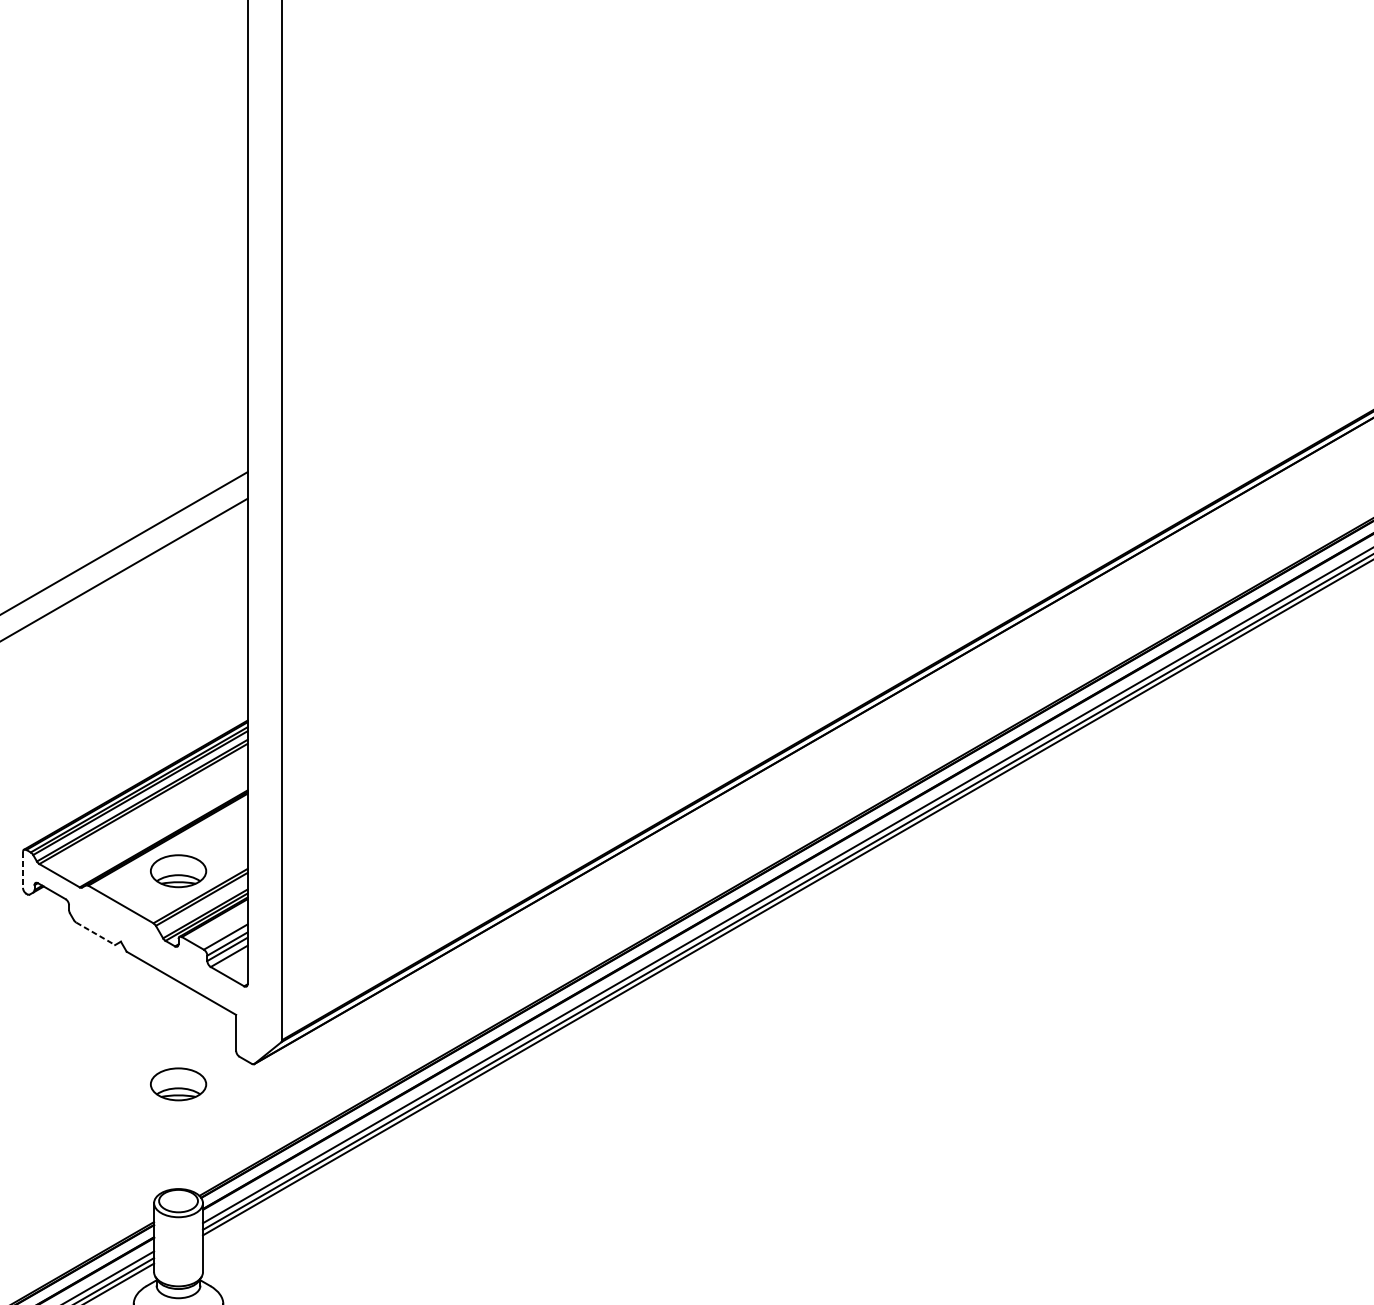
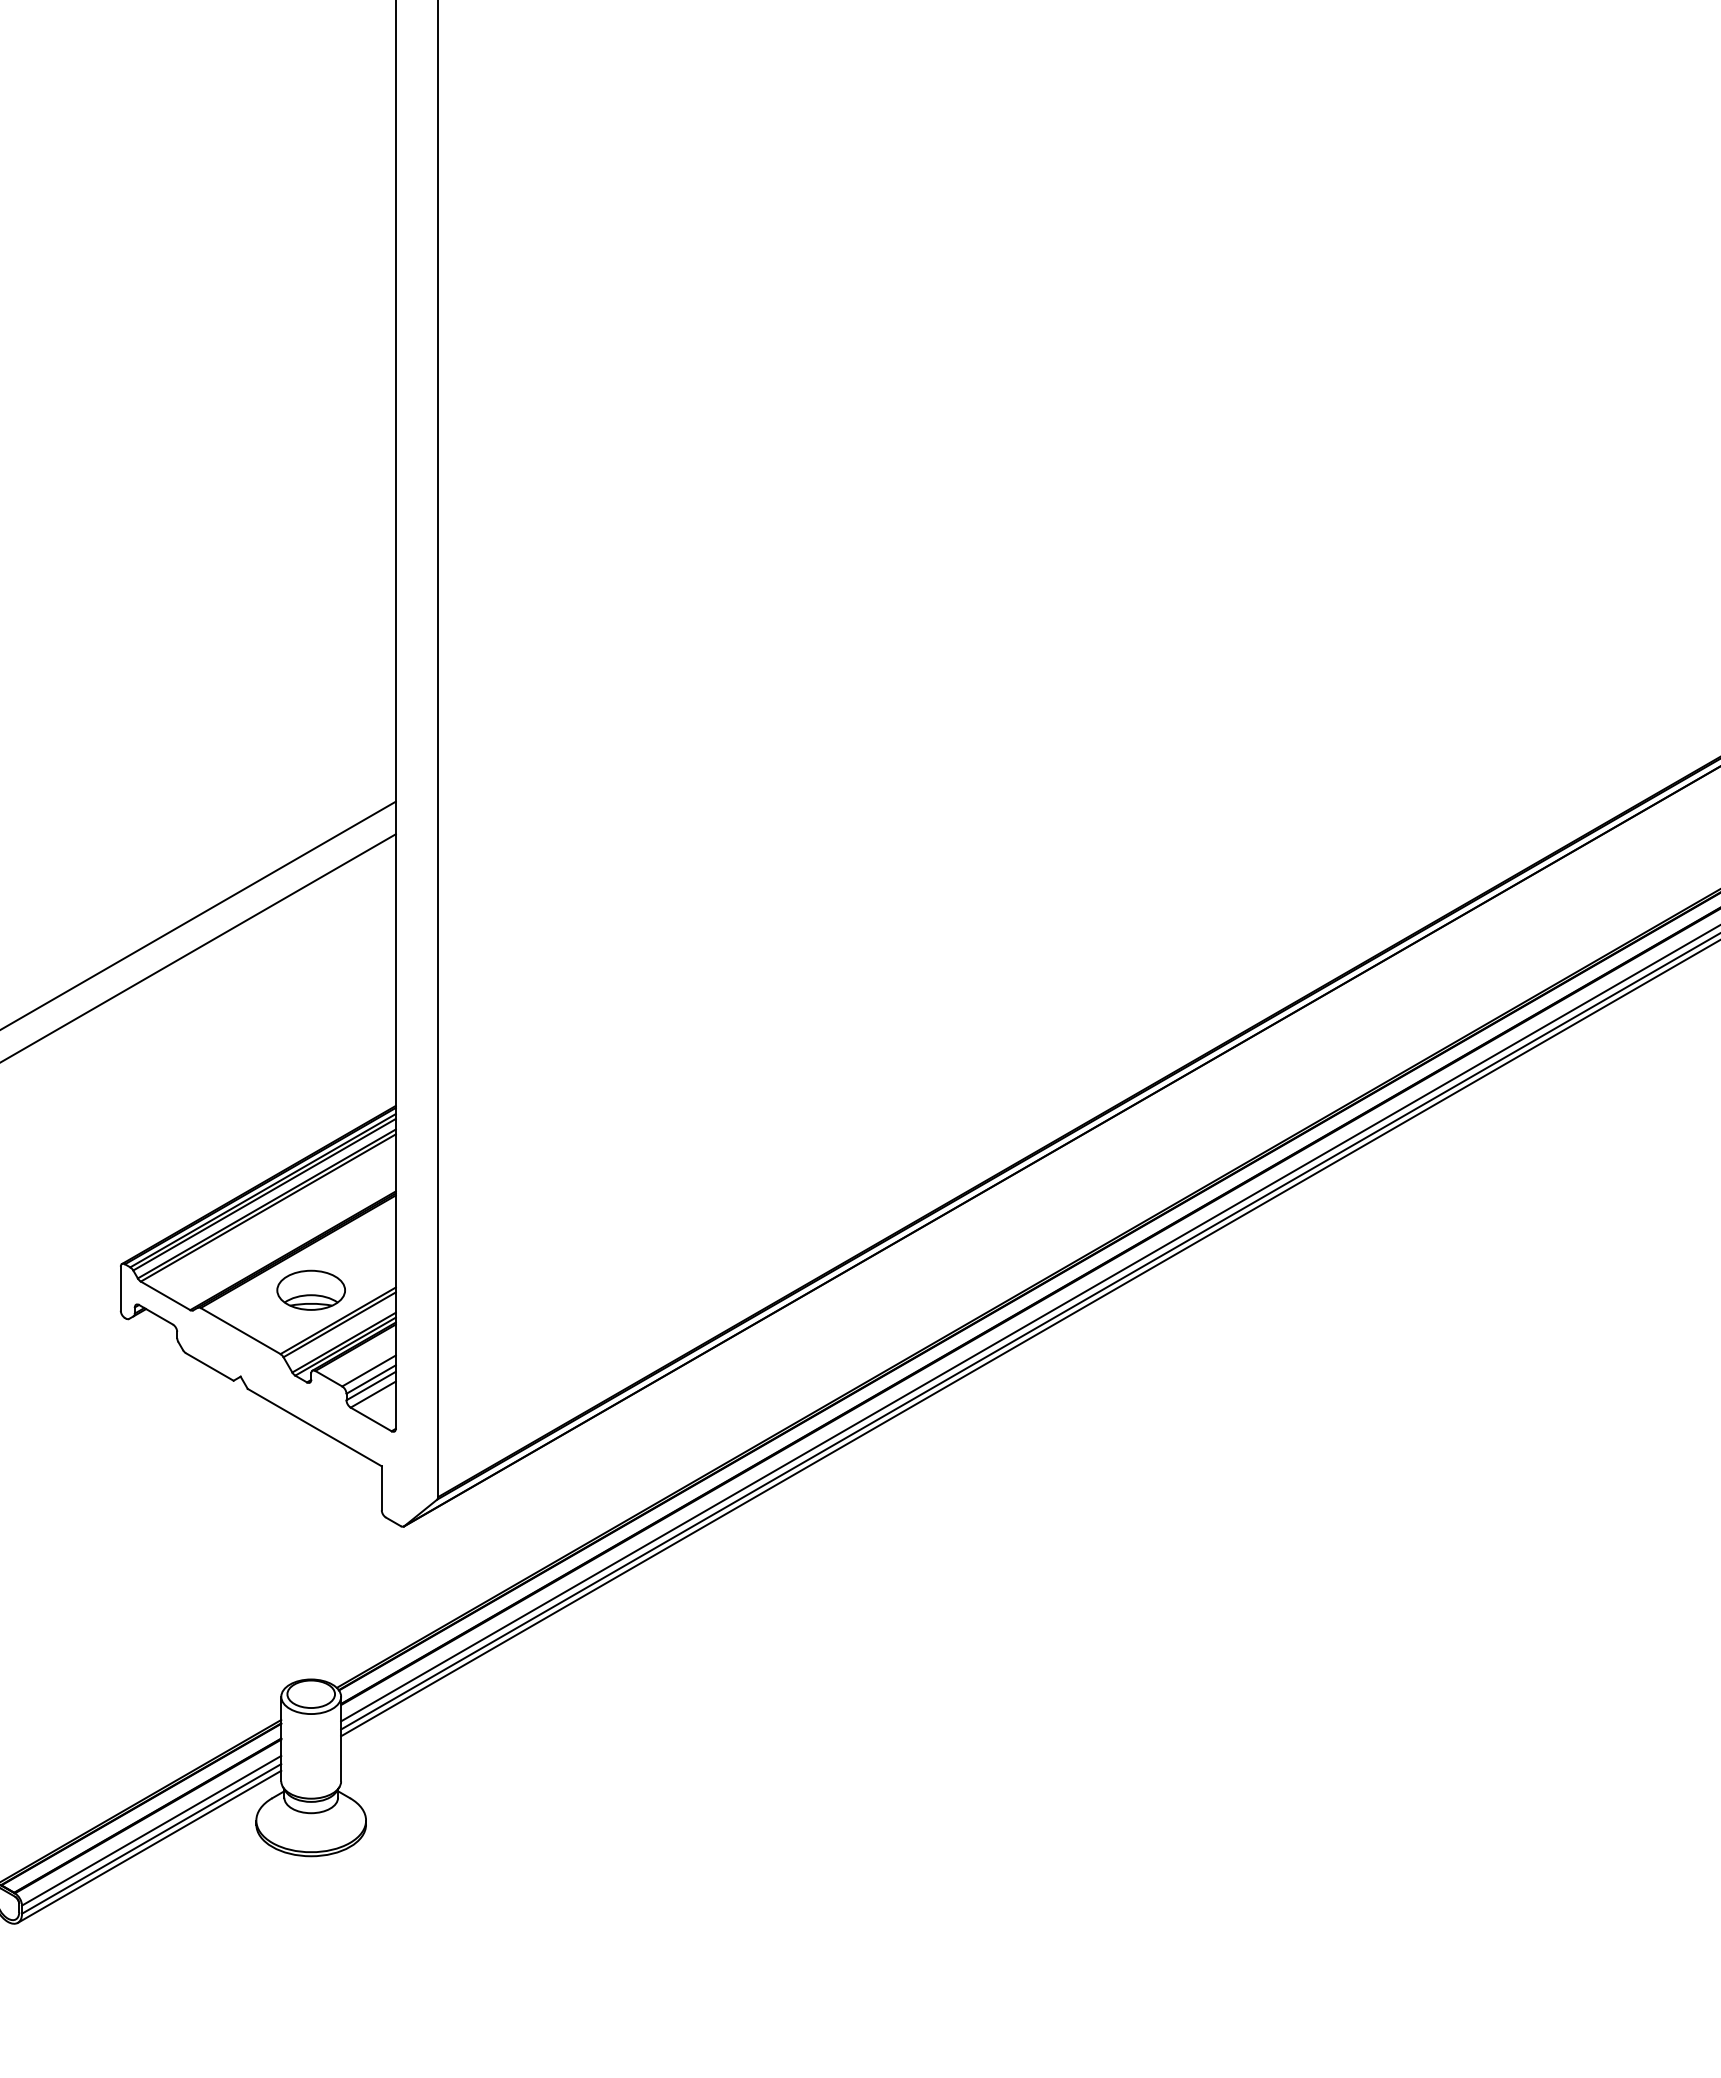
line: (22, 869) -> (120, 1288), dashed -> solid
line: (96, 934) -> (210, 1367), dashed -> solid
part: (177, 1083) -> (310, 1550), removed

